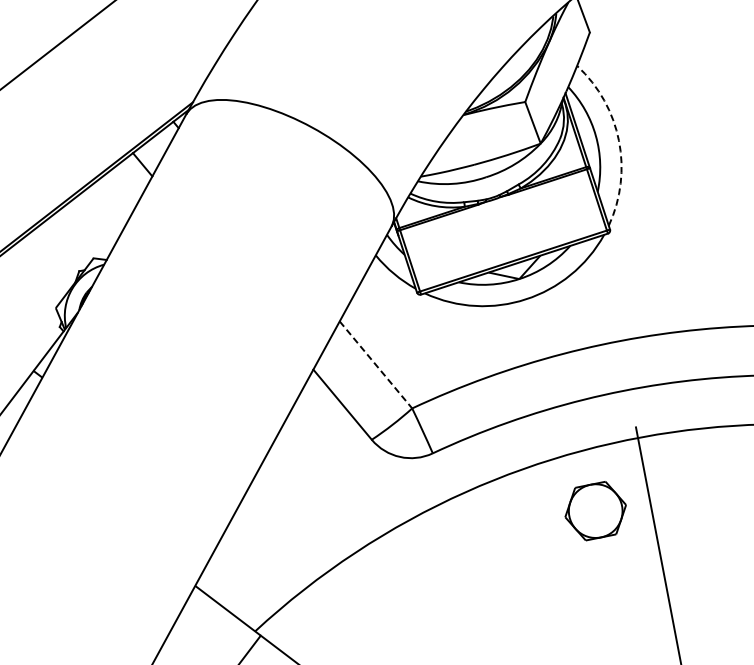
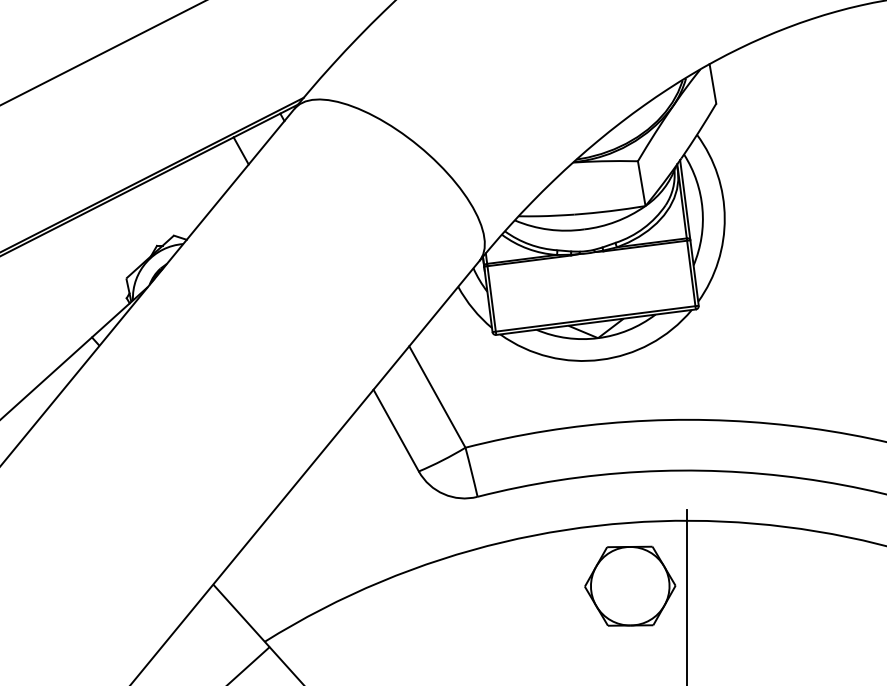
arc: (618, 141) -> (724, 218), dashed -> solid
line: (376, 365) -> (437, 397), dashed -> solid
part: (595, 510) -> (630, 585), size x1.43

